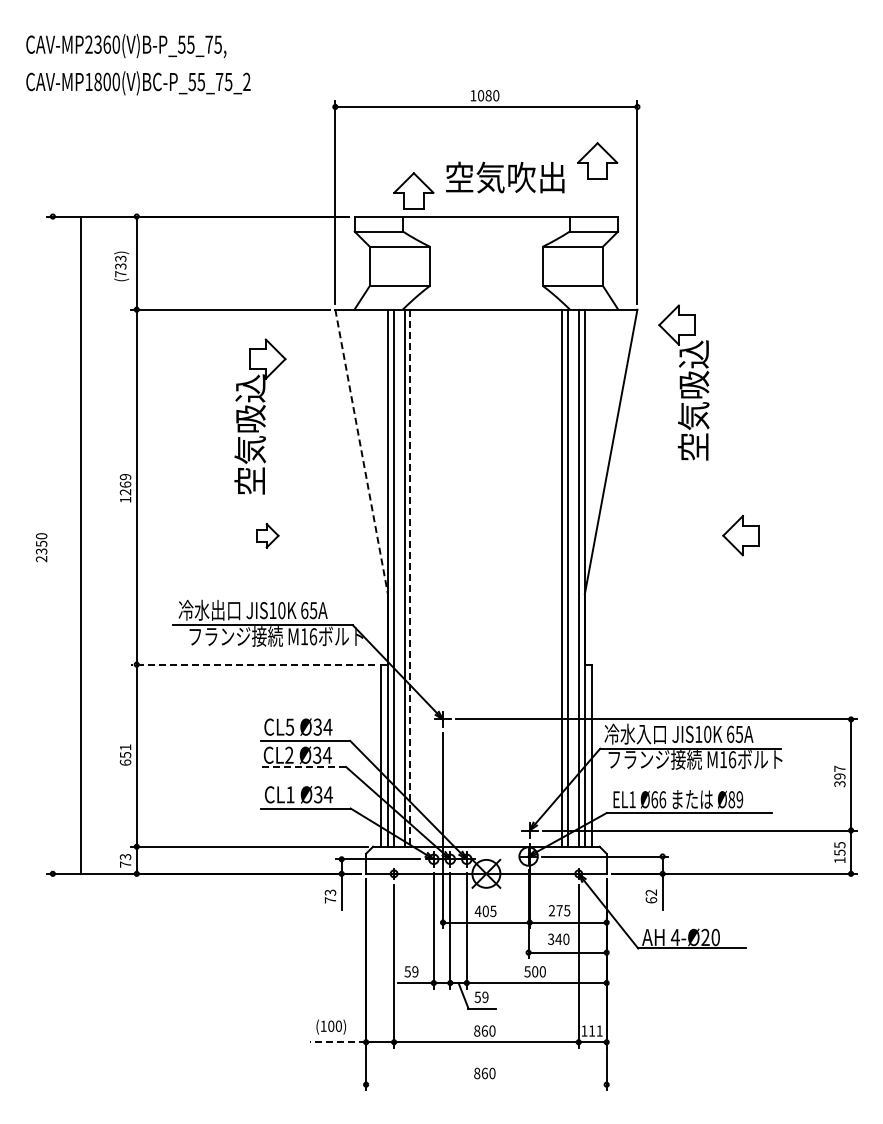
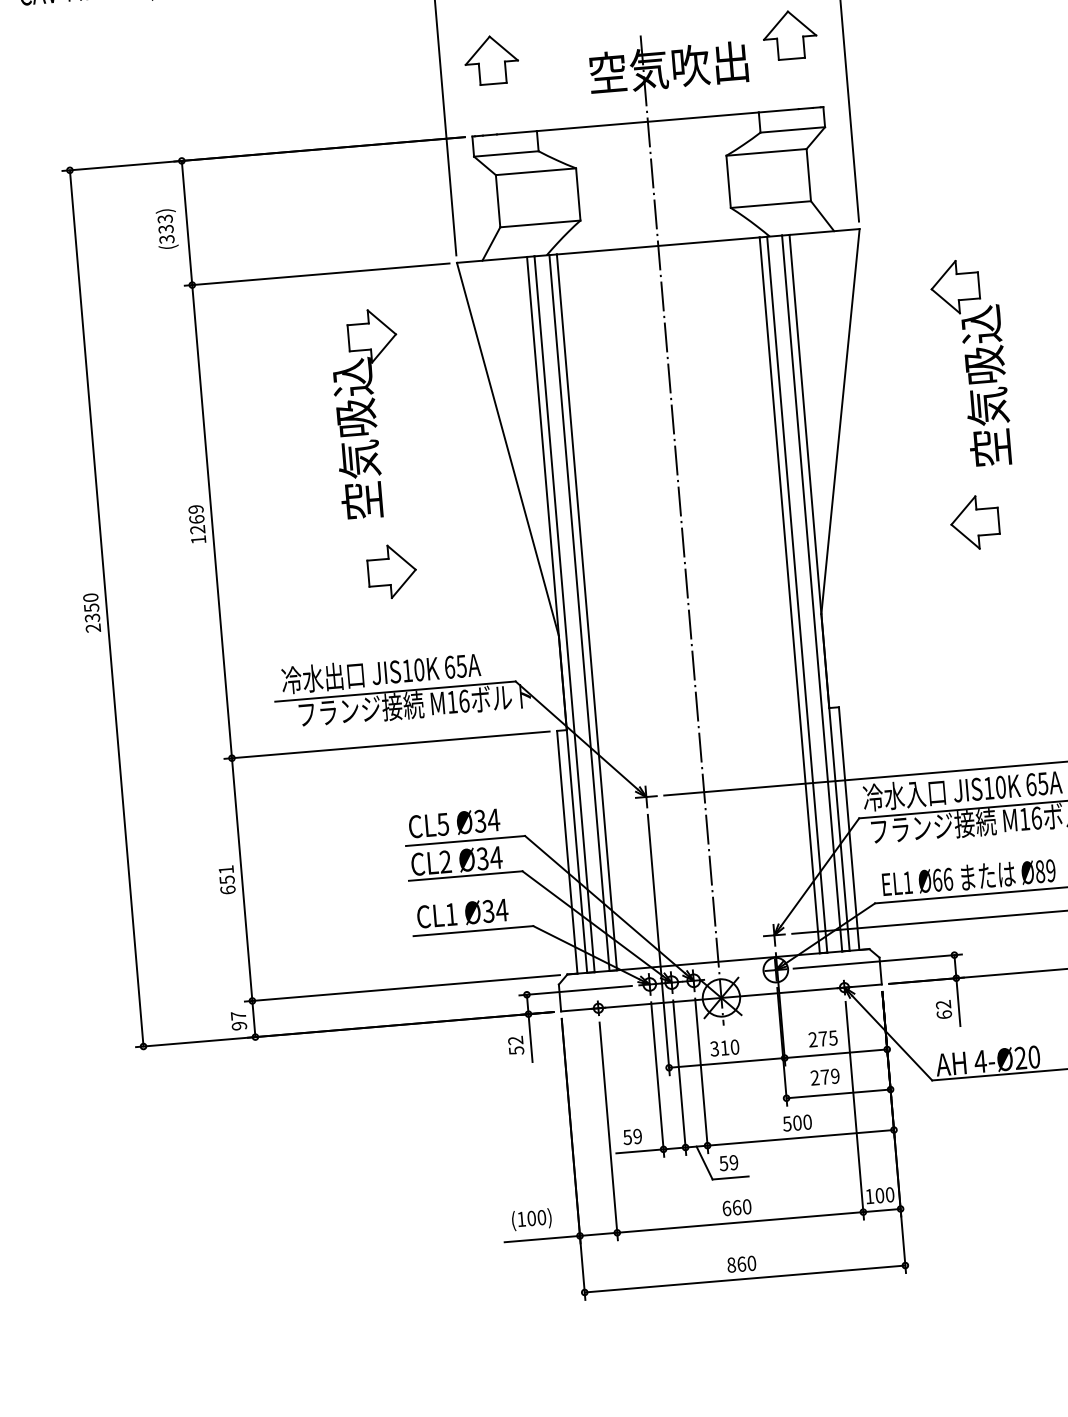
part: (413, 190) -> (491, 59), moved
text: (120, 274) -> (166, 239), (733) -> (333)
part: (683, 382) -> (970, 363), moved
line: (361, 451) -> (507, 448), dashed -> solid
line: (486, 522) -> (682, 529), added
part: (267, 535) -> (391, 571), size x1.67
part: (740, 535) -> (974, 522), moved
line: (80, 544) -> (106, 607), moved
line: (410, 578) -> (587, 612), dashed -> solid
line: (253, 664) -> (387, 744), dashed -> solid
line: (303, 767) -> (465, 876), dashed -> solid
text: (125, 860) -> (238, 1020), 73 -> 97
text: (330, 896) -> (516, 1045), 73 -> 52
text: (485, 911) -> (724, 1048), 405 -> 310
text: (558, 938) -> (824, 1076), 340 -> 279
text: (477, 1030) -> (727, 1207), 860 -> 660
text: (595, 1030) -> (884, 1194), 111 -> 100
line: (337, 1042) -> (541, 1239), dashed -> solid
line: (486, 1084) -> (745, 1278), added

